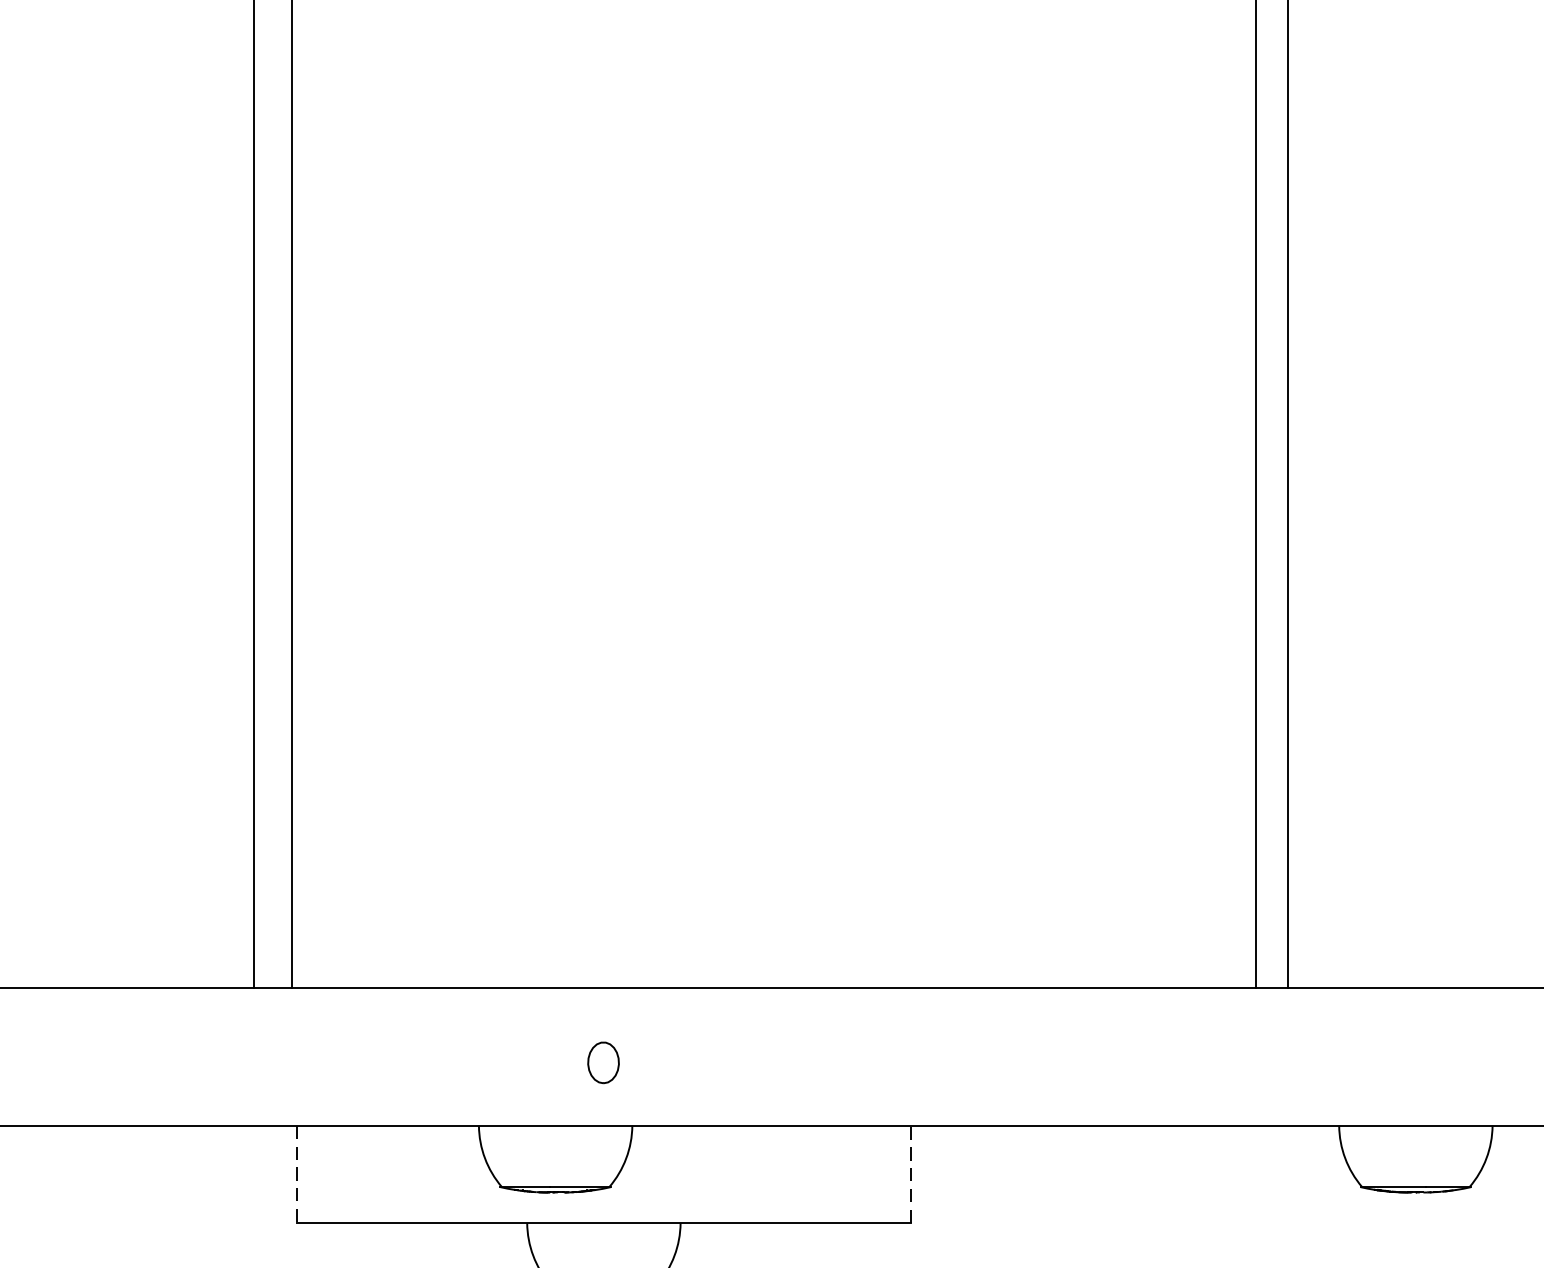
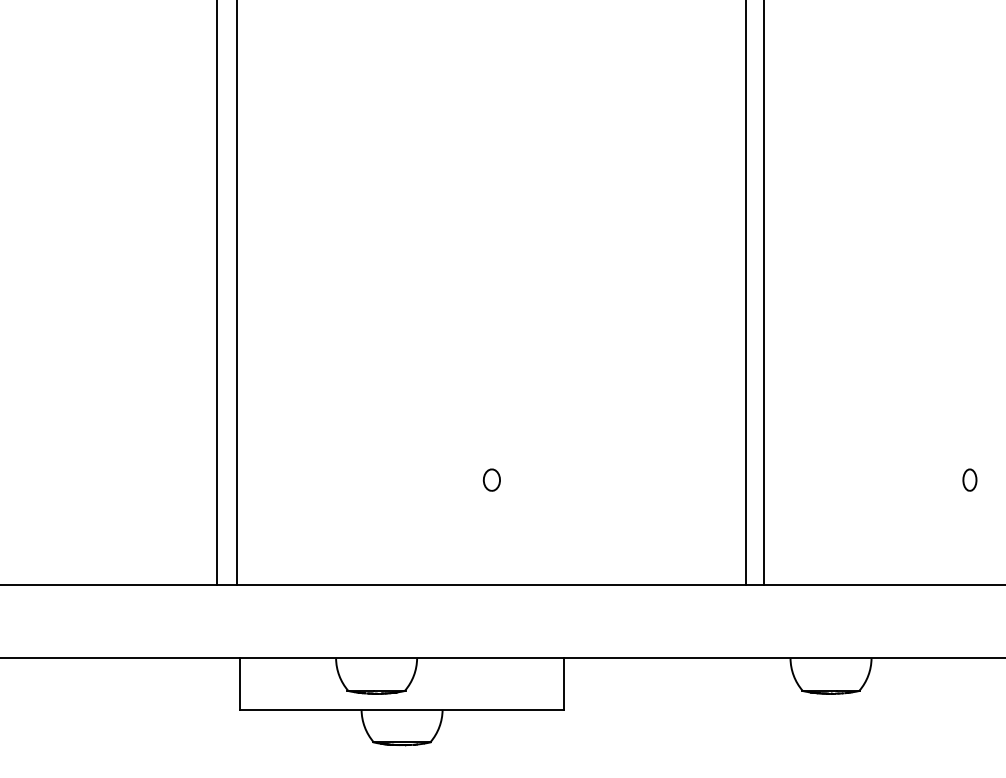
part: (602, 1061) -> (491, 479), moved
line: (297, 1175) -> (240, 684), dashed -> solid
line: (911, 1175) -> (564, 684), dashed -> solid

